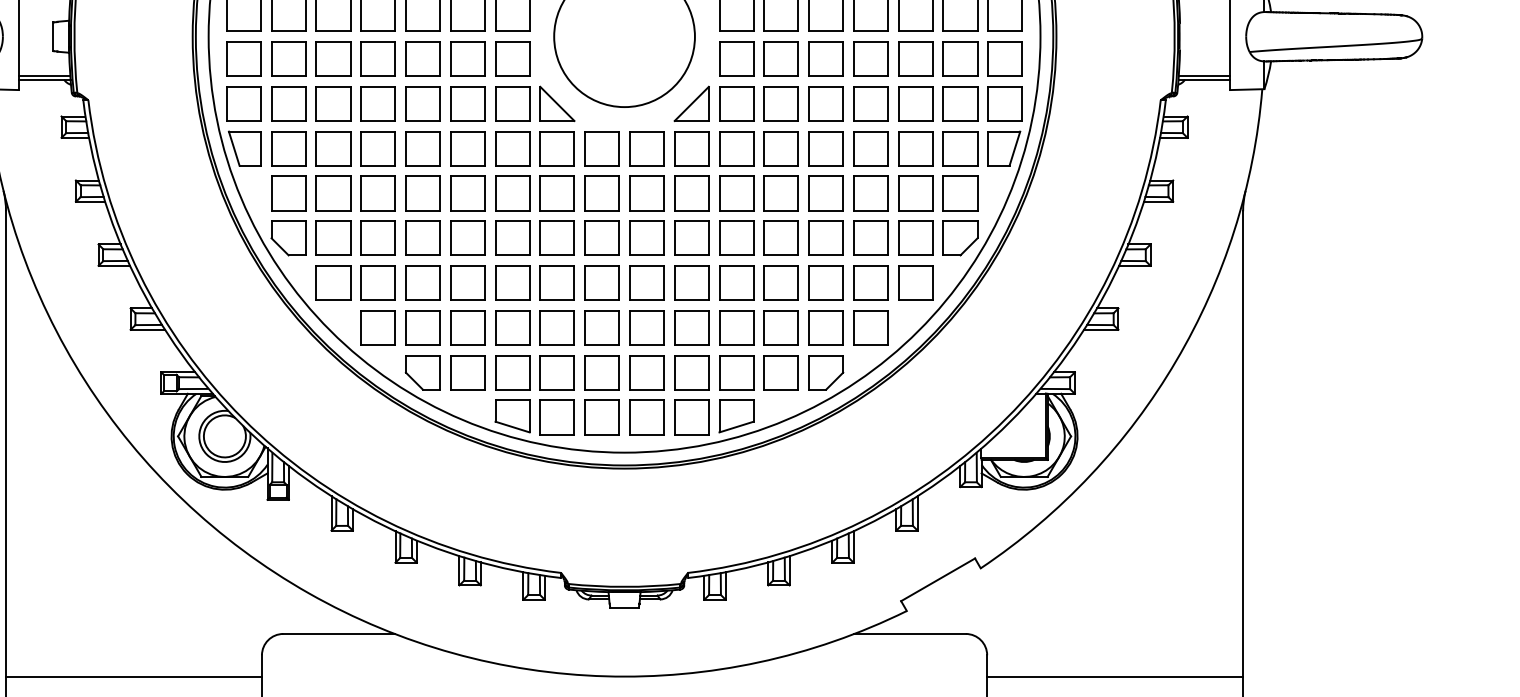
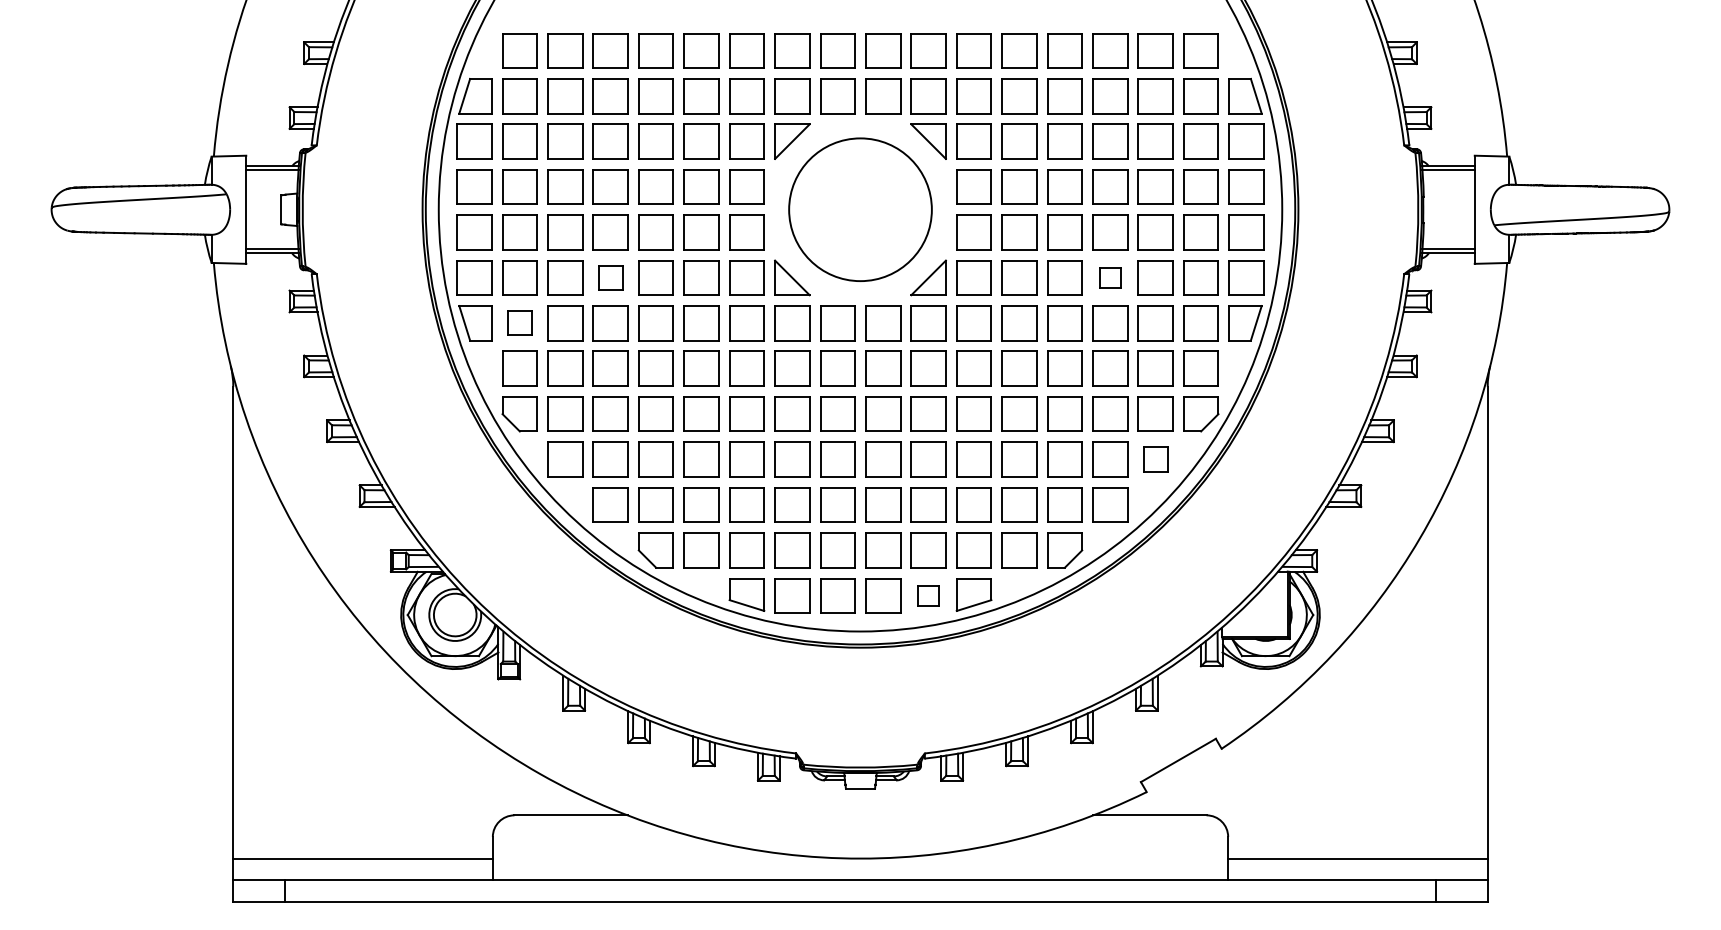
part: (378, 103) -> (610, 277), size x0.7
part: (871, 103) -> (1110, 277), size x0.6
part: (288, 148) -> (519, 323), size x0.7
part: (915, 283) -> (1155, 459), size x0.7
part: (691, 417) -> (928, 595), size x0.6

